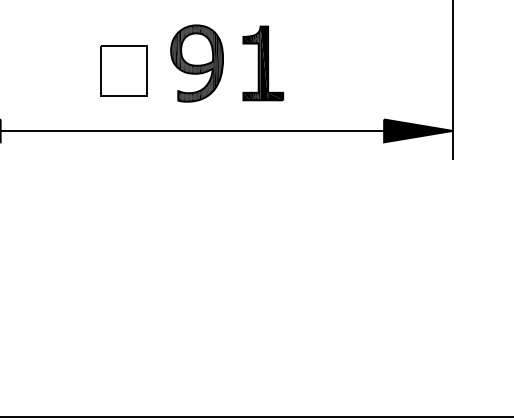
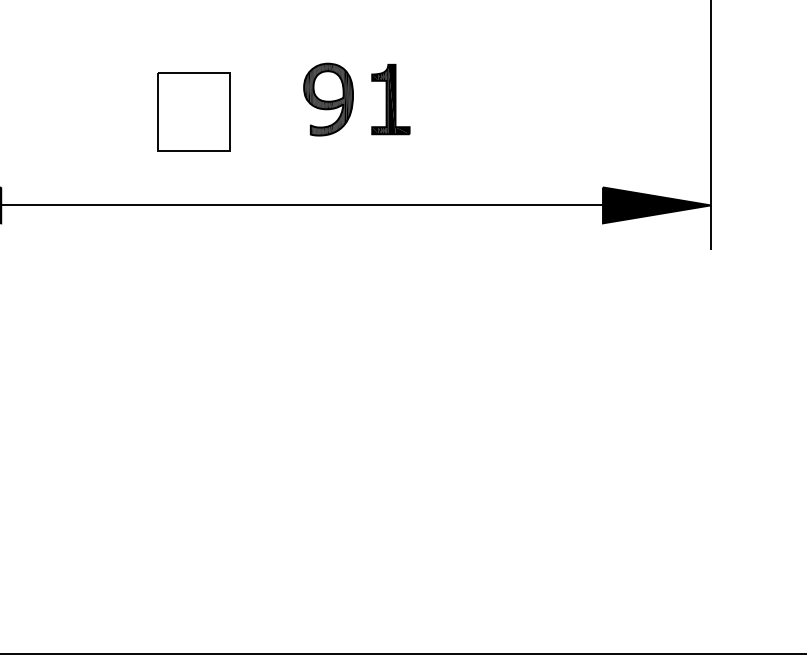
part: (227, 63) -> (357, 99), size x0.6

